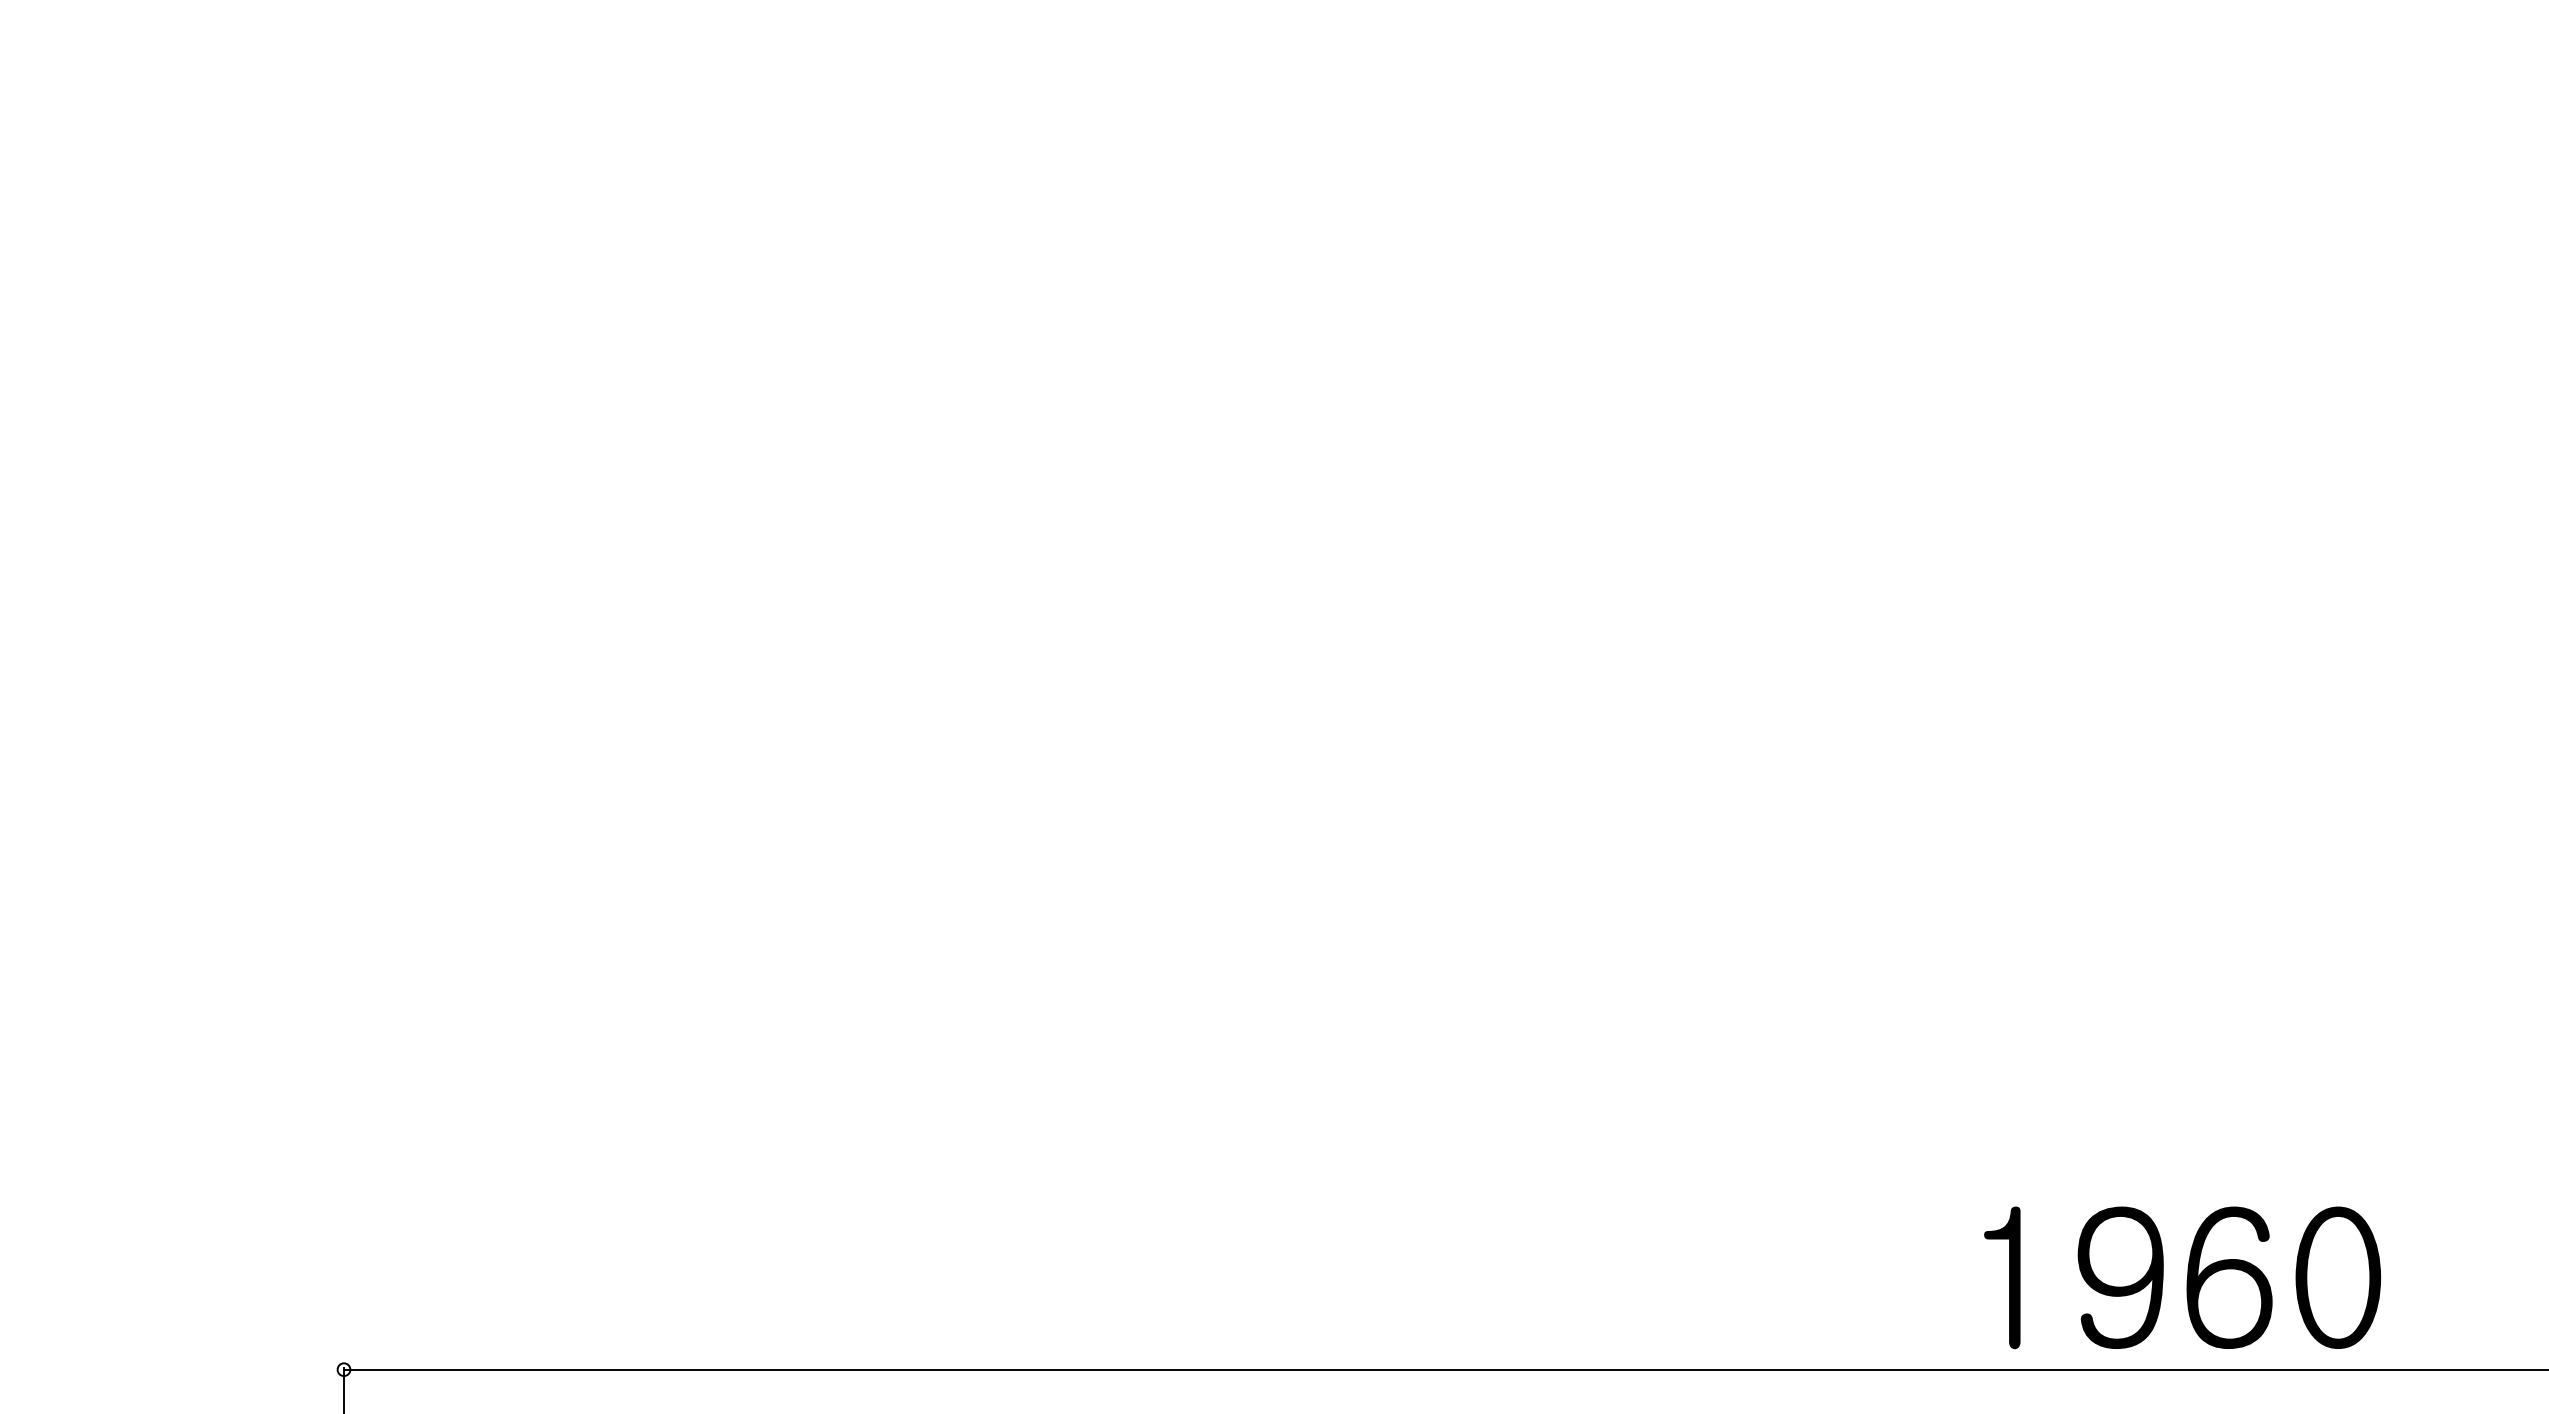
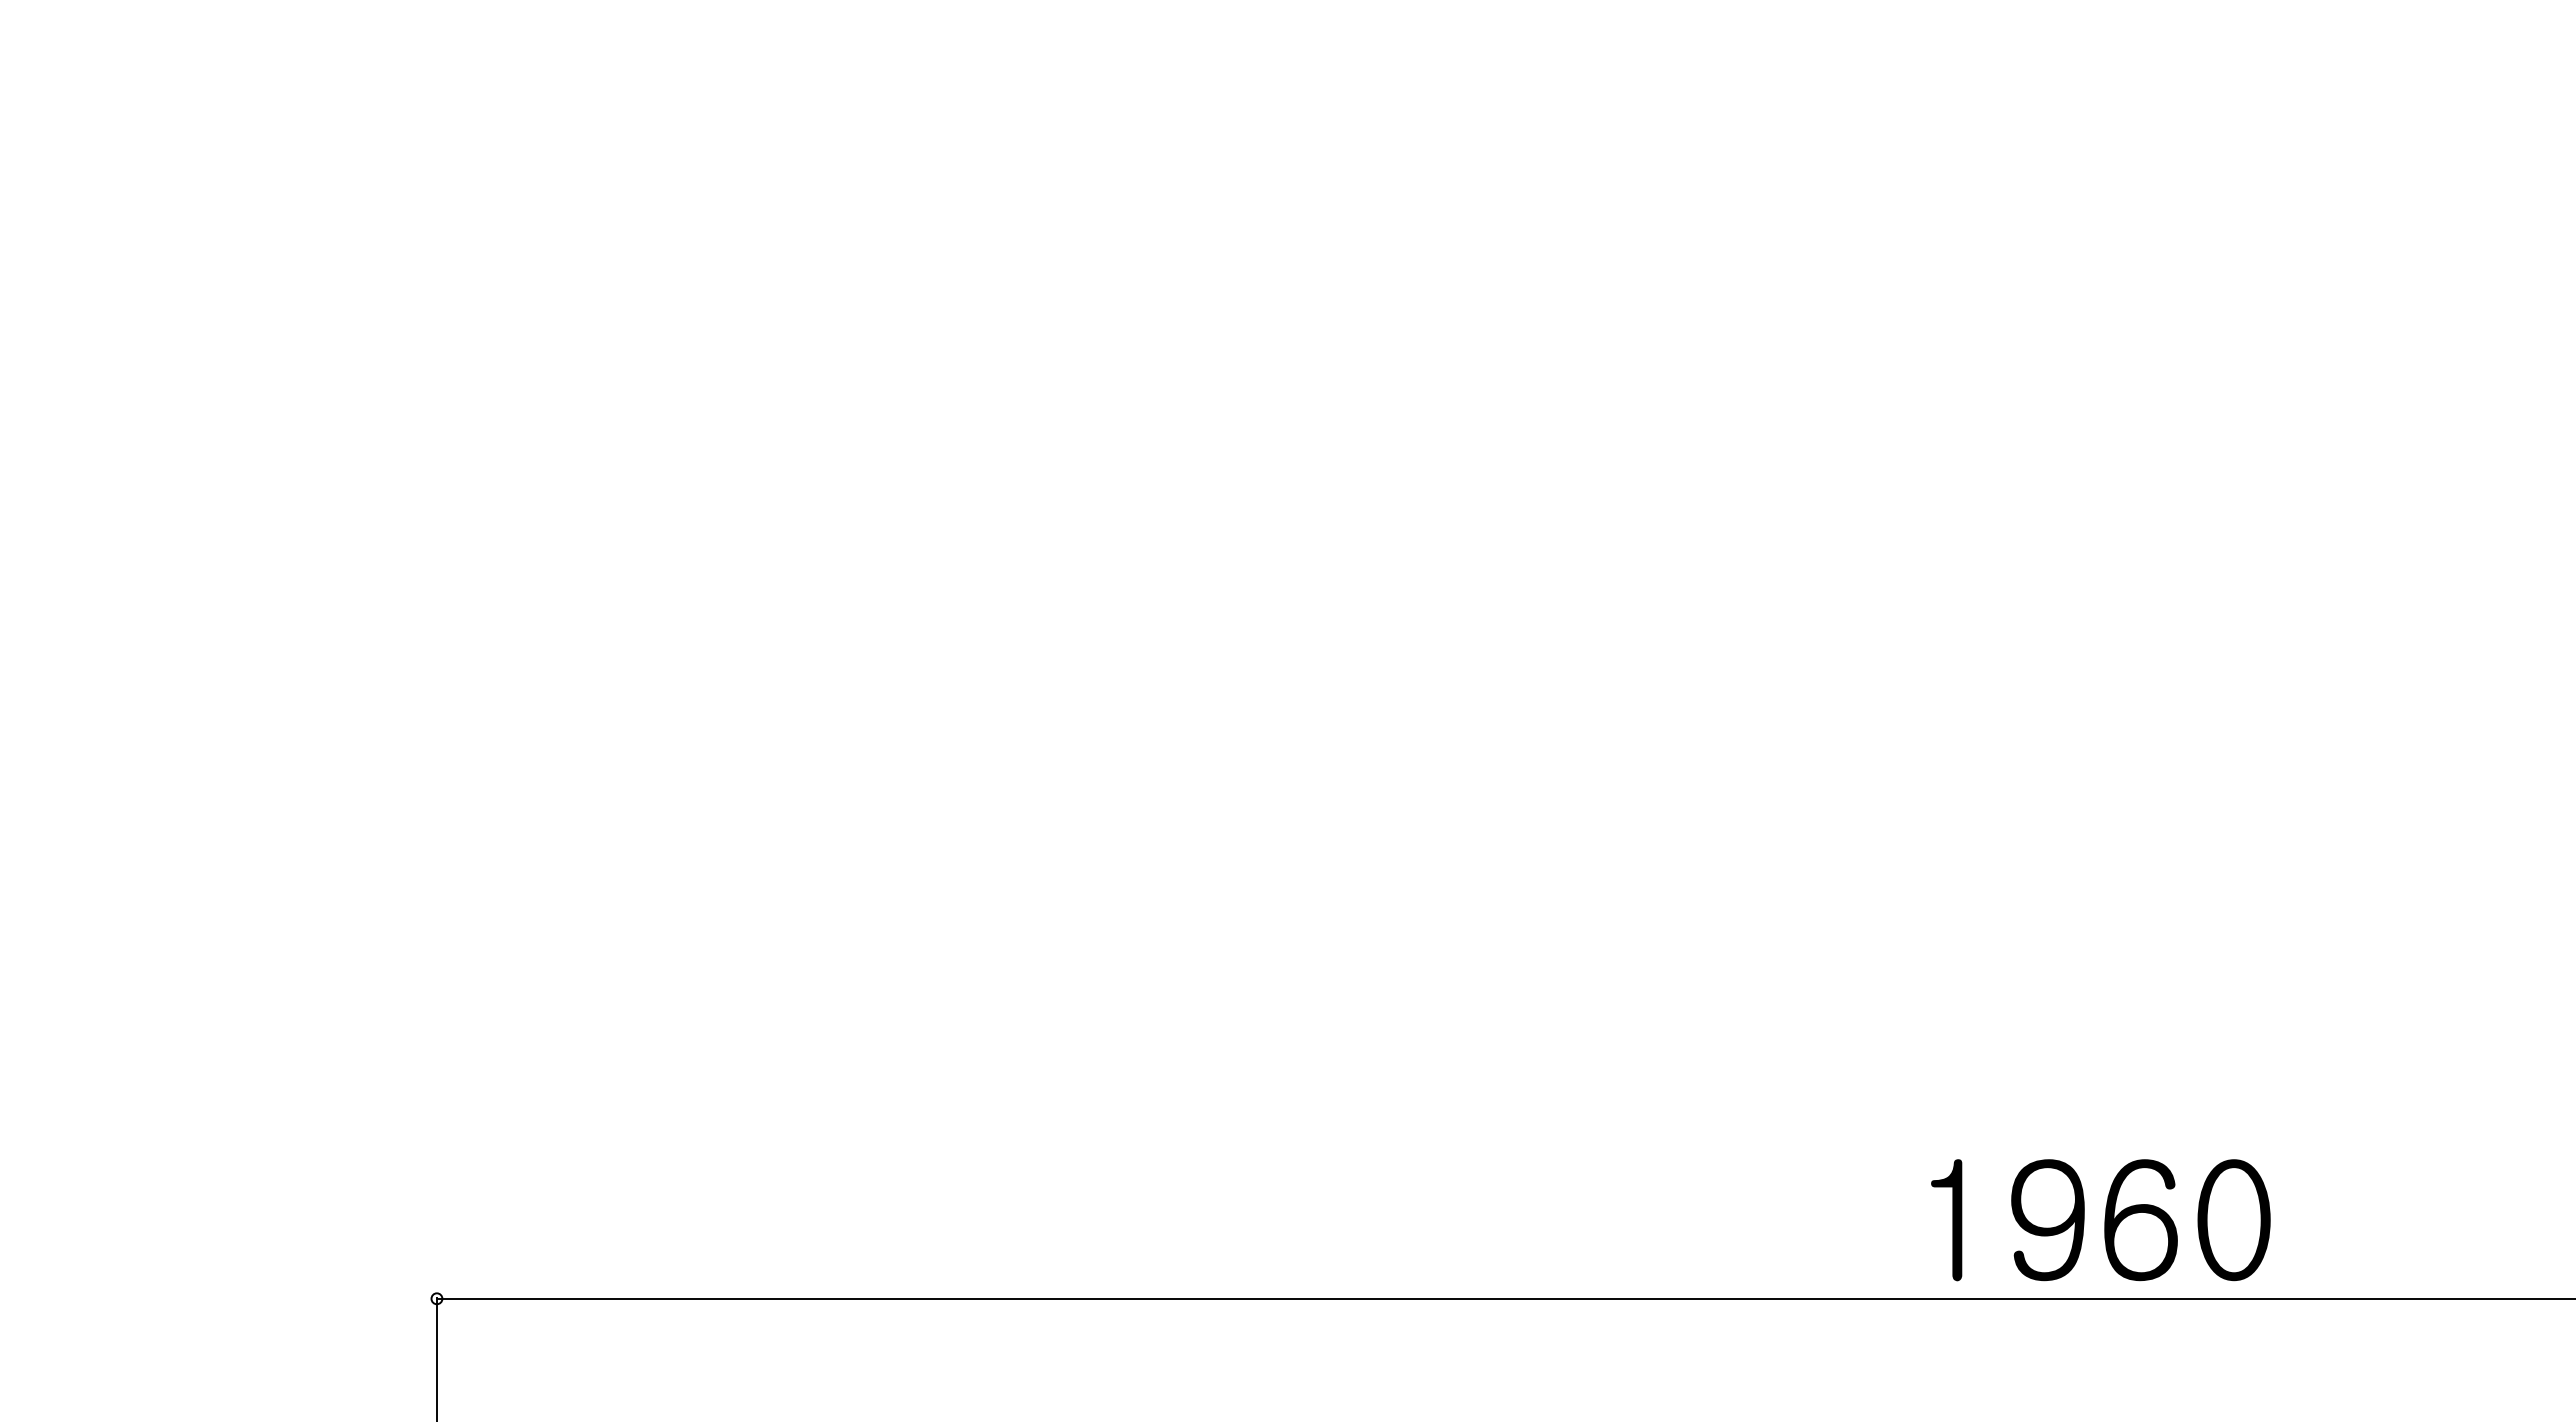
text: (2182, 1278) -> (2100, 1220), moved

